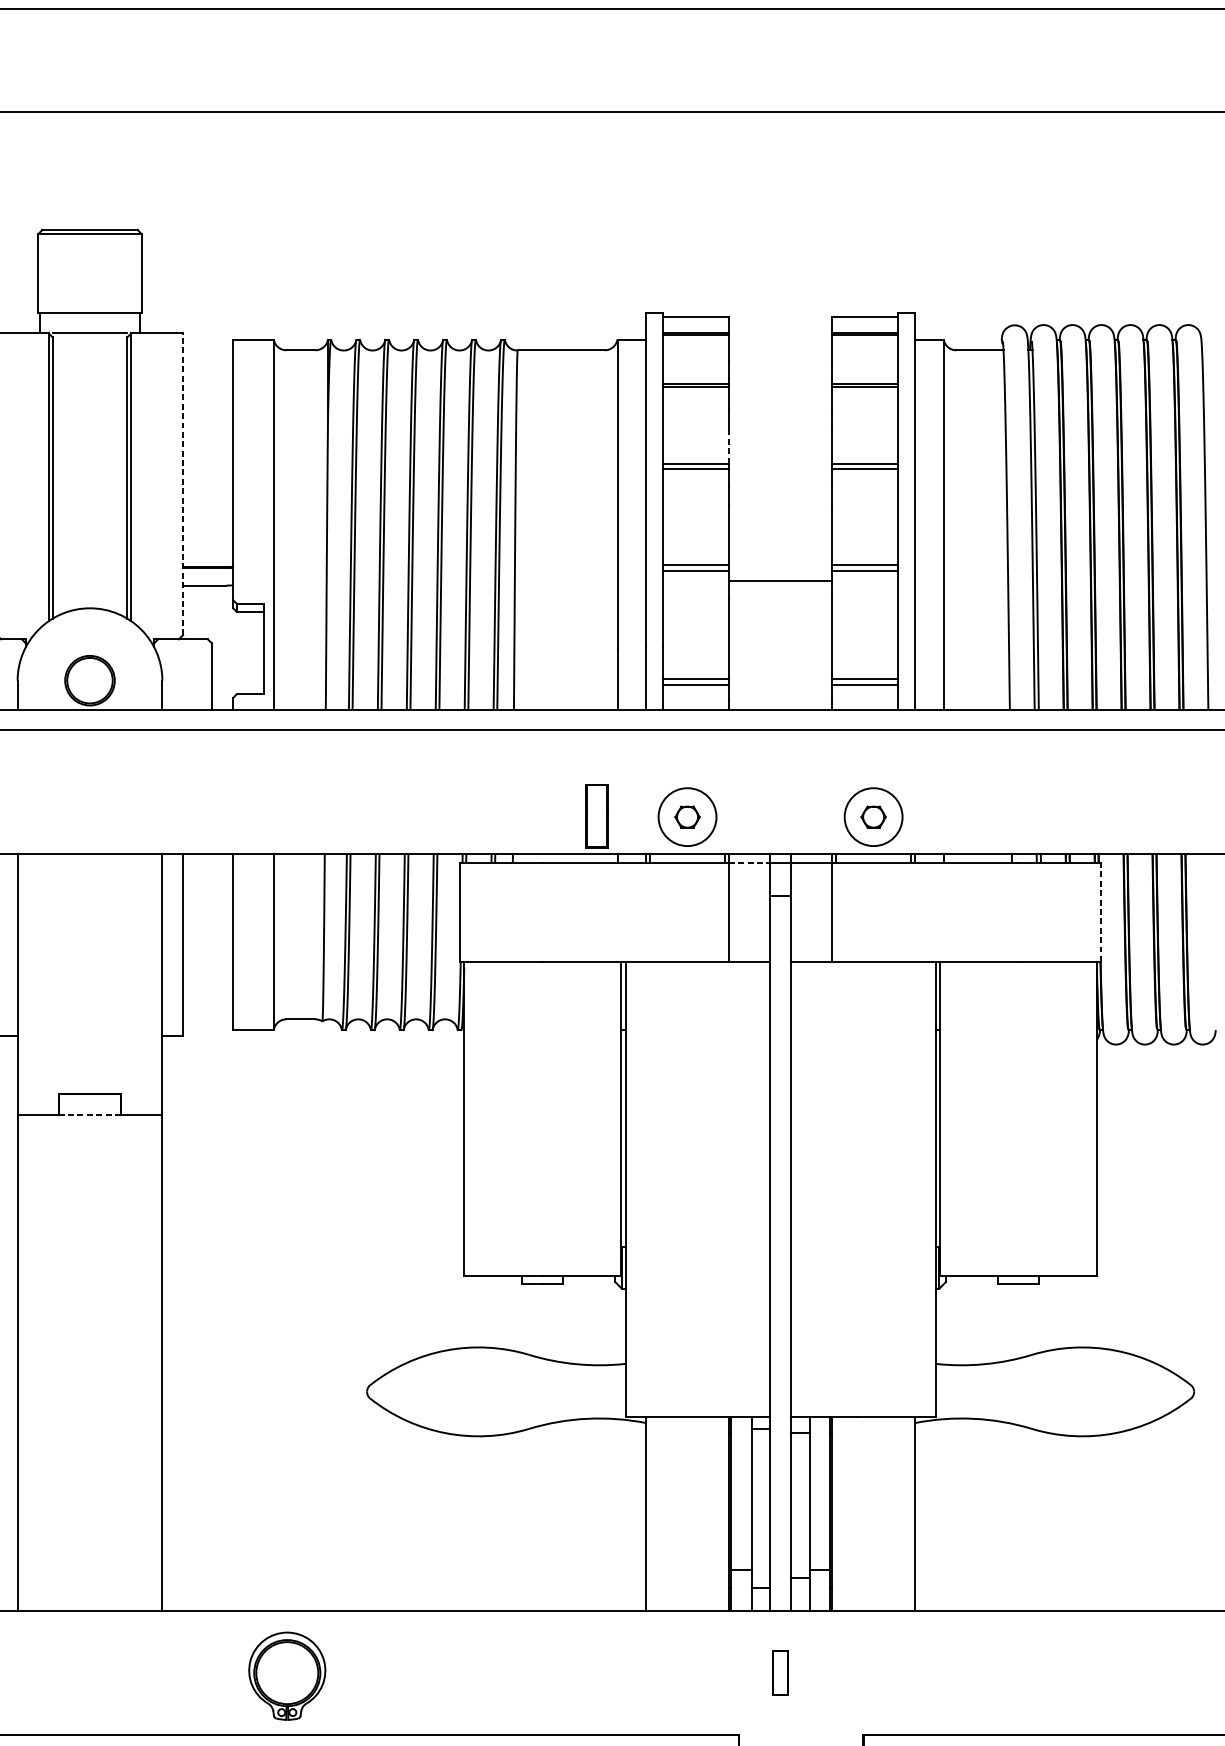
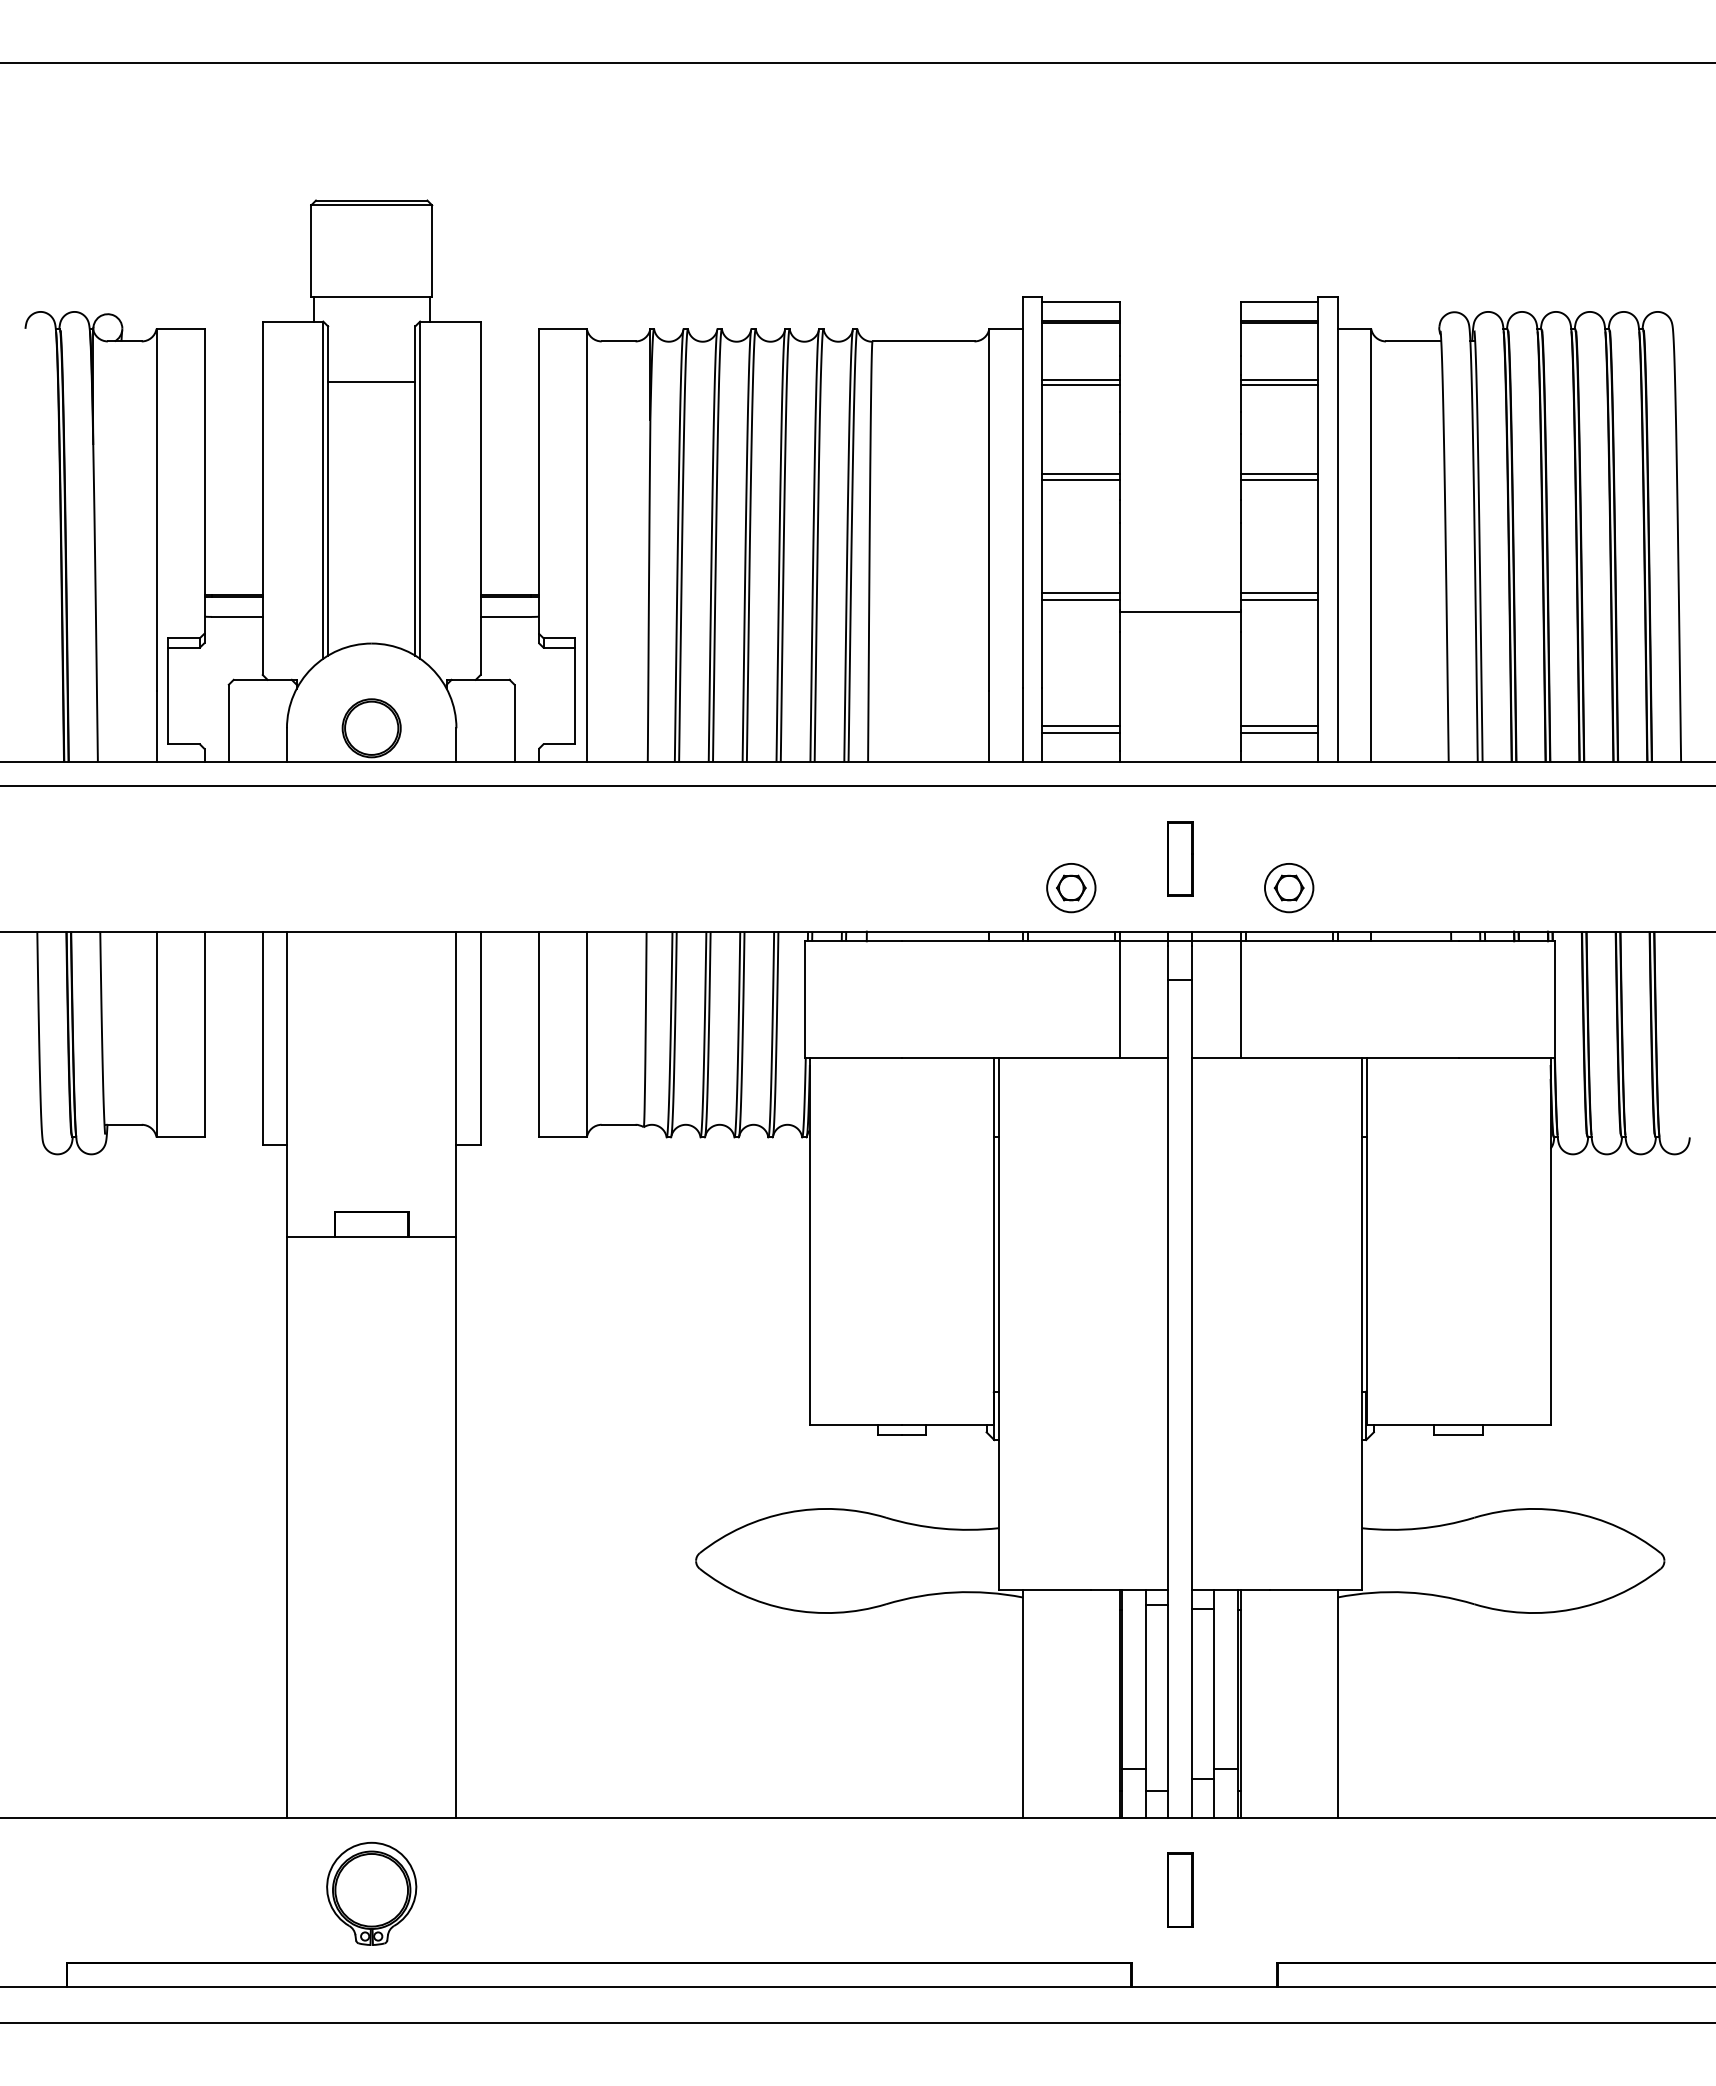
line: (89, 333) -> (371, 382), moved
line: (728, 446) -> (1119, 454), dashed -> solid
line: (182, 484) -> (480, 498), dashed -> solid
part: (597, 815) -> (1180, 858), moved
circle: (687, 816) -> (1071, 887), size x0.71
circle: (873, 816) -> (1288, 887), size x0.71
line: (750, 862) -> (1144, 941), dashed -> solid
line: (1101, 911) -> (1555, 998), dashed -> solid
line: (89, 1114) -> (371, 1236), dashed -> solid
part: (780, 1672) -> (1180, 1889), size x1.43
part: (287, 1675) -> (371, 1893), moved

